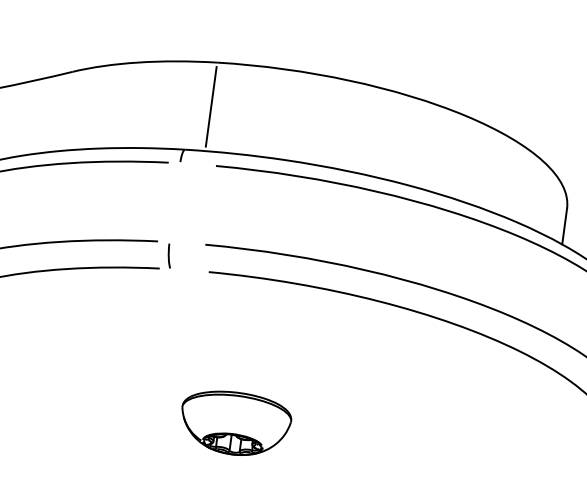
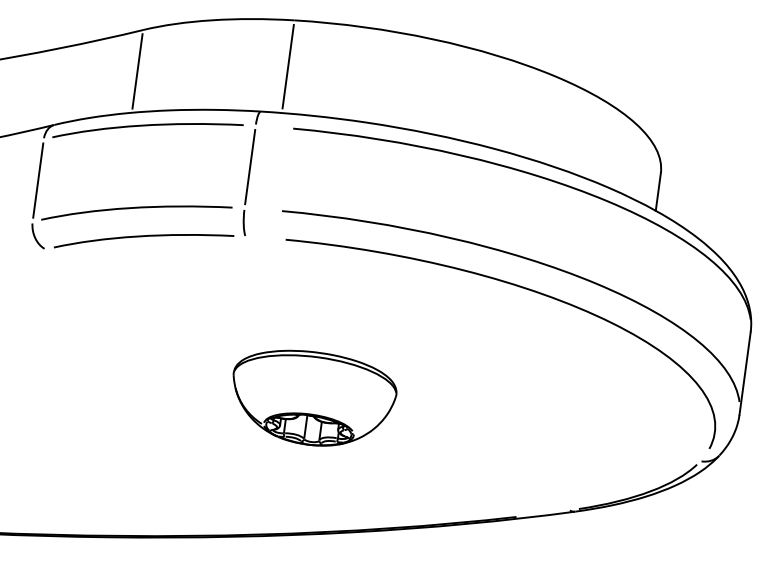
line: (67, 111) -> (137, 71), added
line: (175, 202) -> (250, 166), added
part: (236, 422) -> (314, 397), size x1.43

